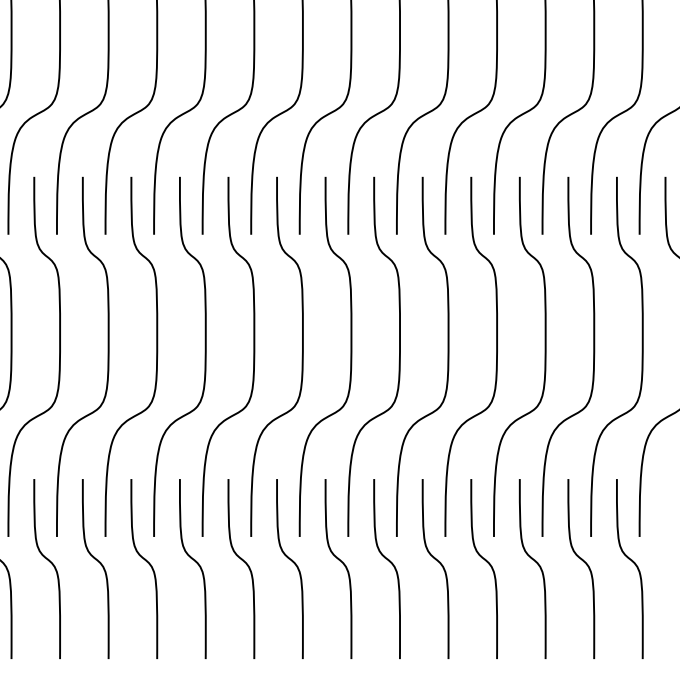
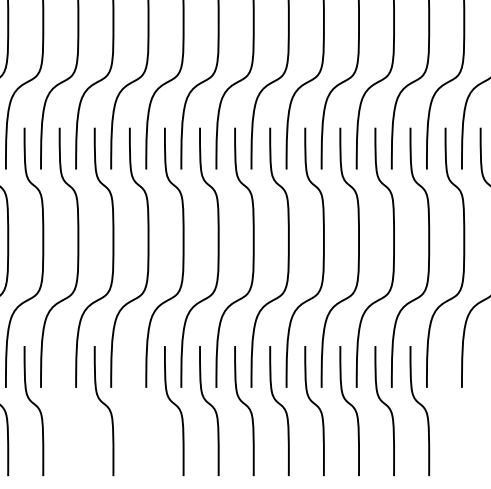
curve: (99, 564) -> (71, 407), removed
curve: (633, 564) -> (457, 407), removed
curve: (197, 565) -> (142, 408), removed

